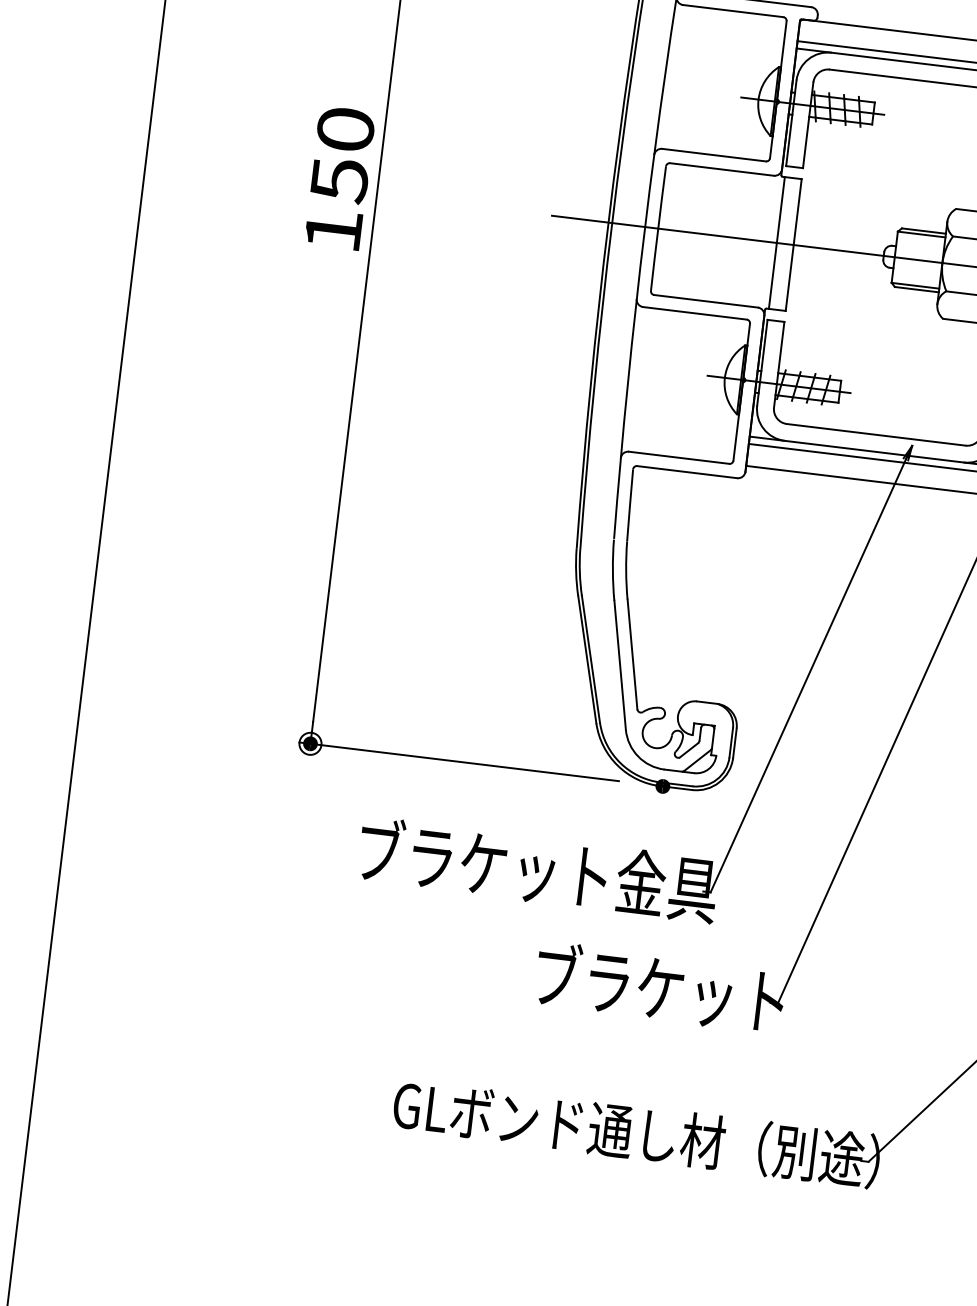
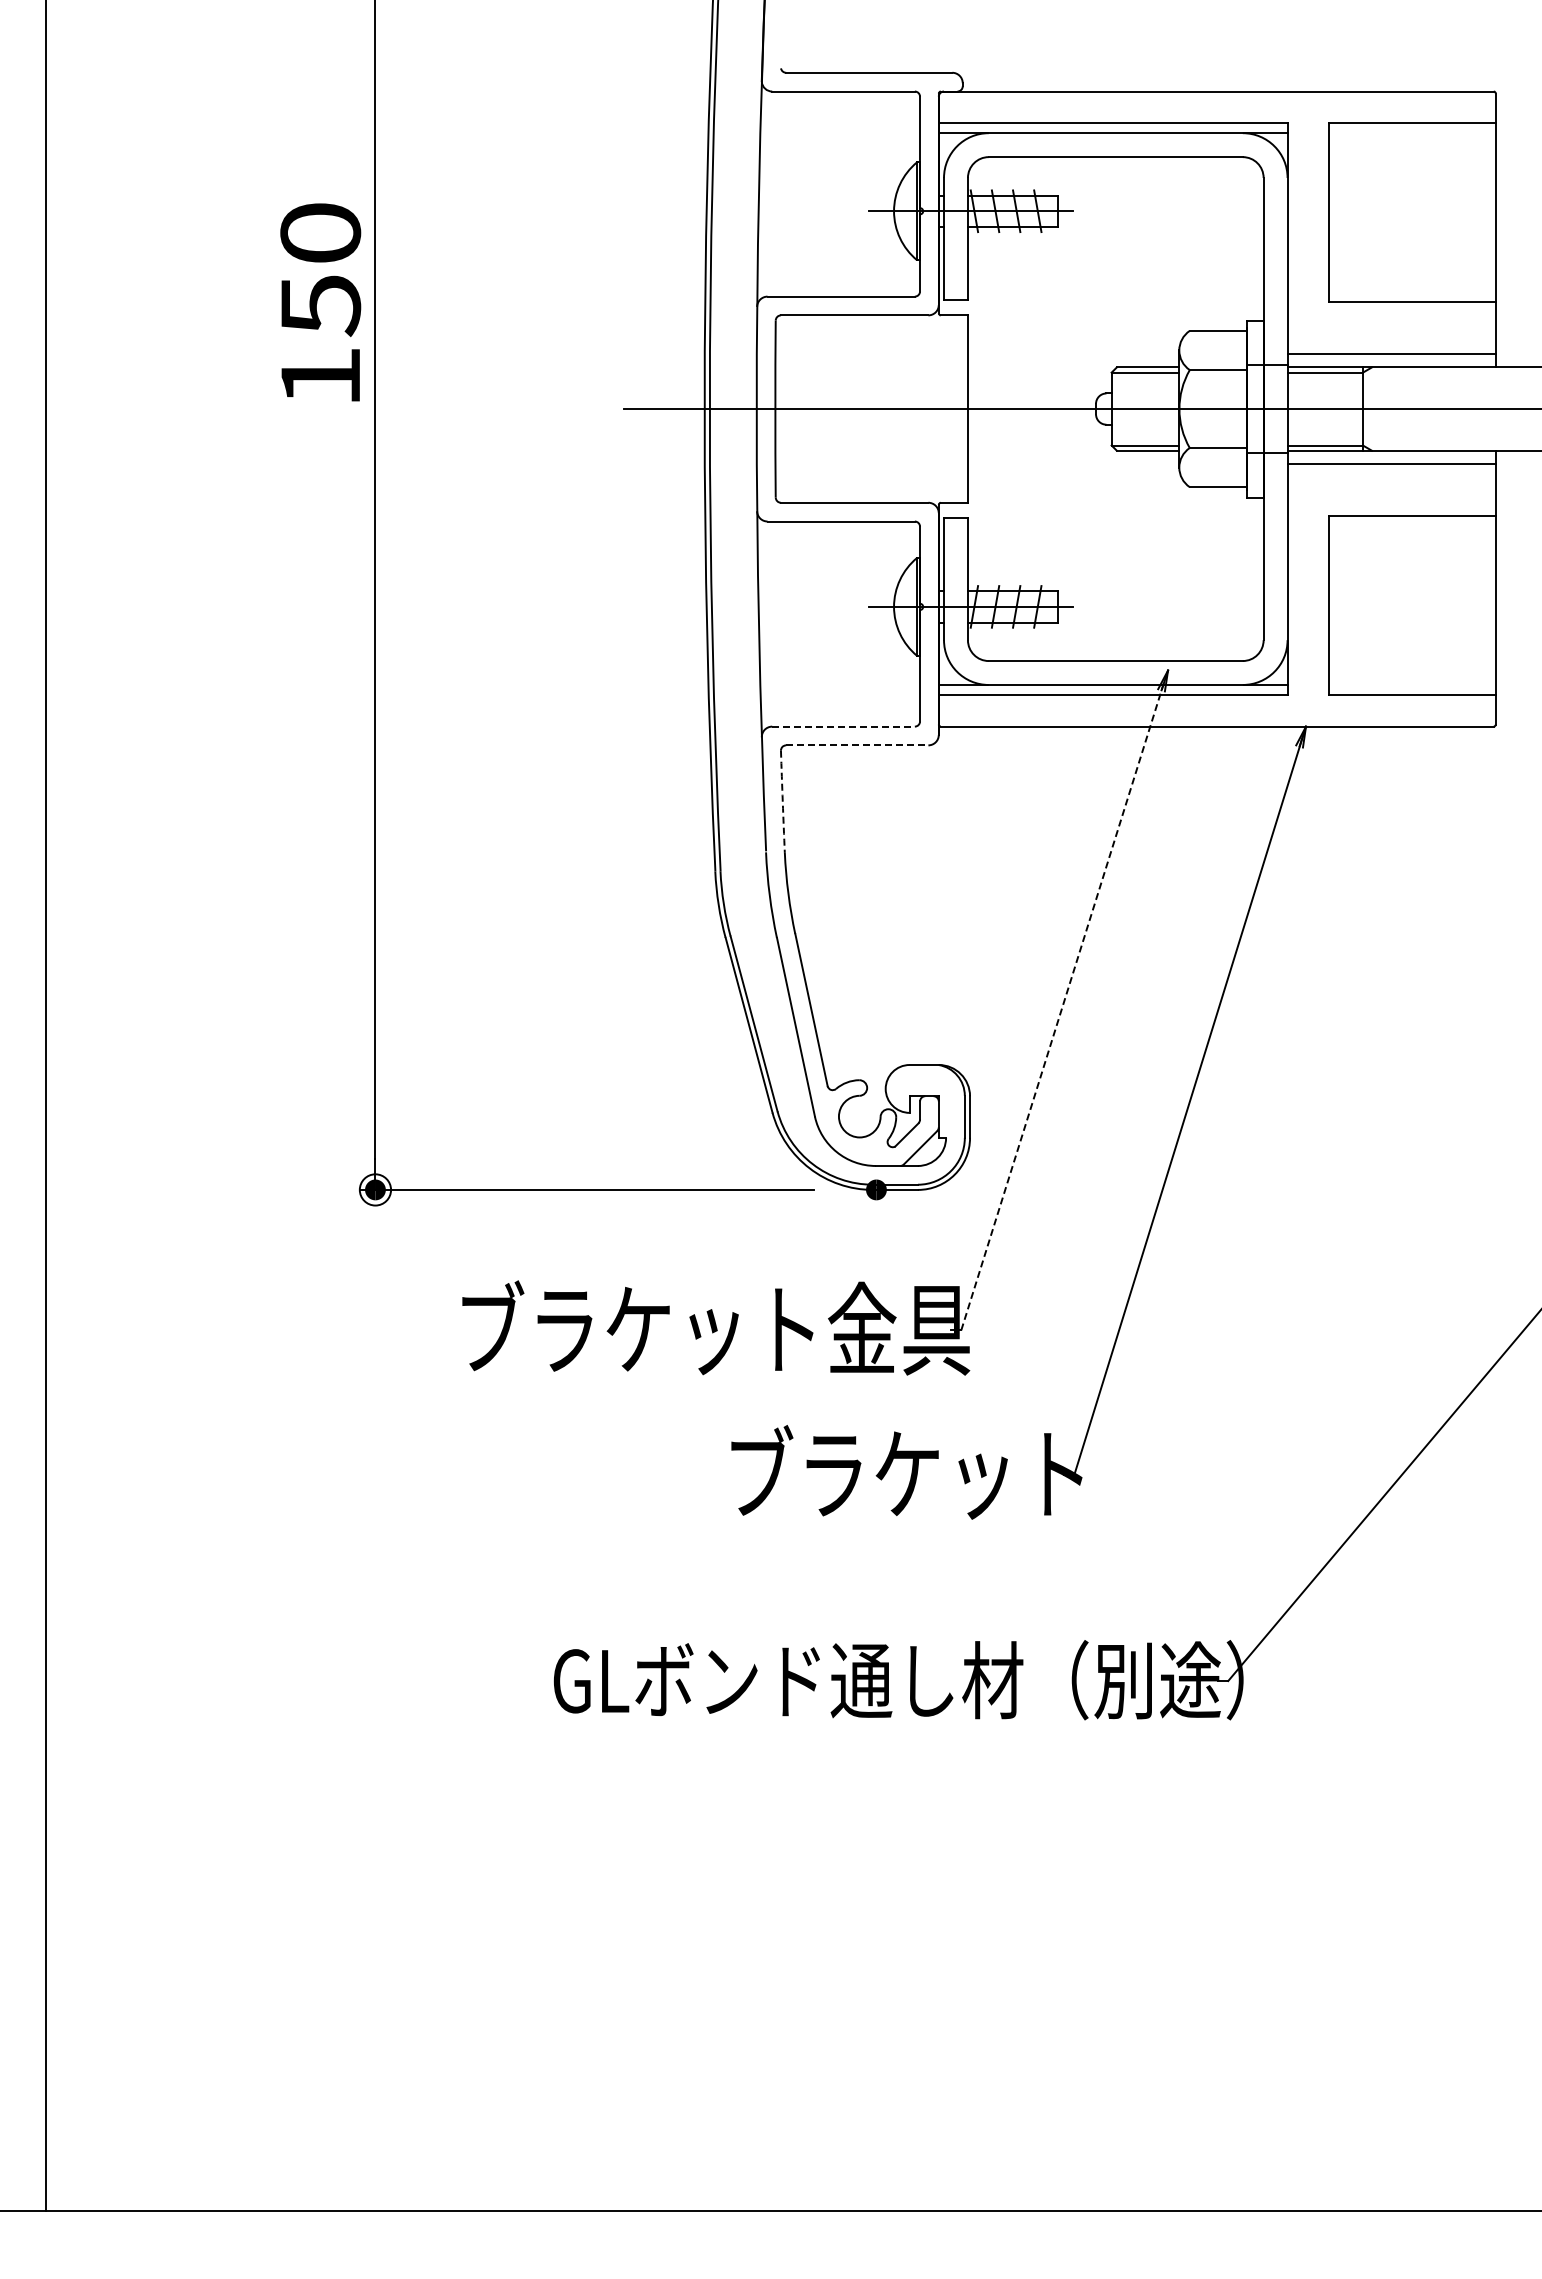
text: (339, 178) -> (320, 302), moved
line: (777, 242) -> (944, 408), removed
line: (679, 457) -> (844, 726), solid -> dashed
line: (687, 472) -> (857, 745), solid -> dashed
arc: (629, 505) -> (782, 801), solid -> dashed
line: (810, 671) -> (1063, 1004), solid -> dashed

